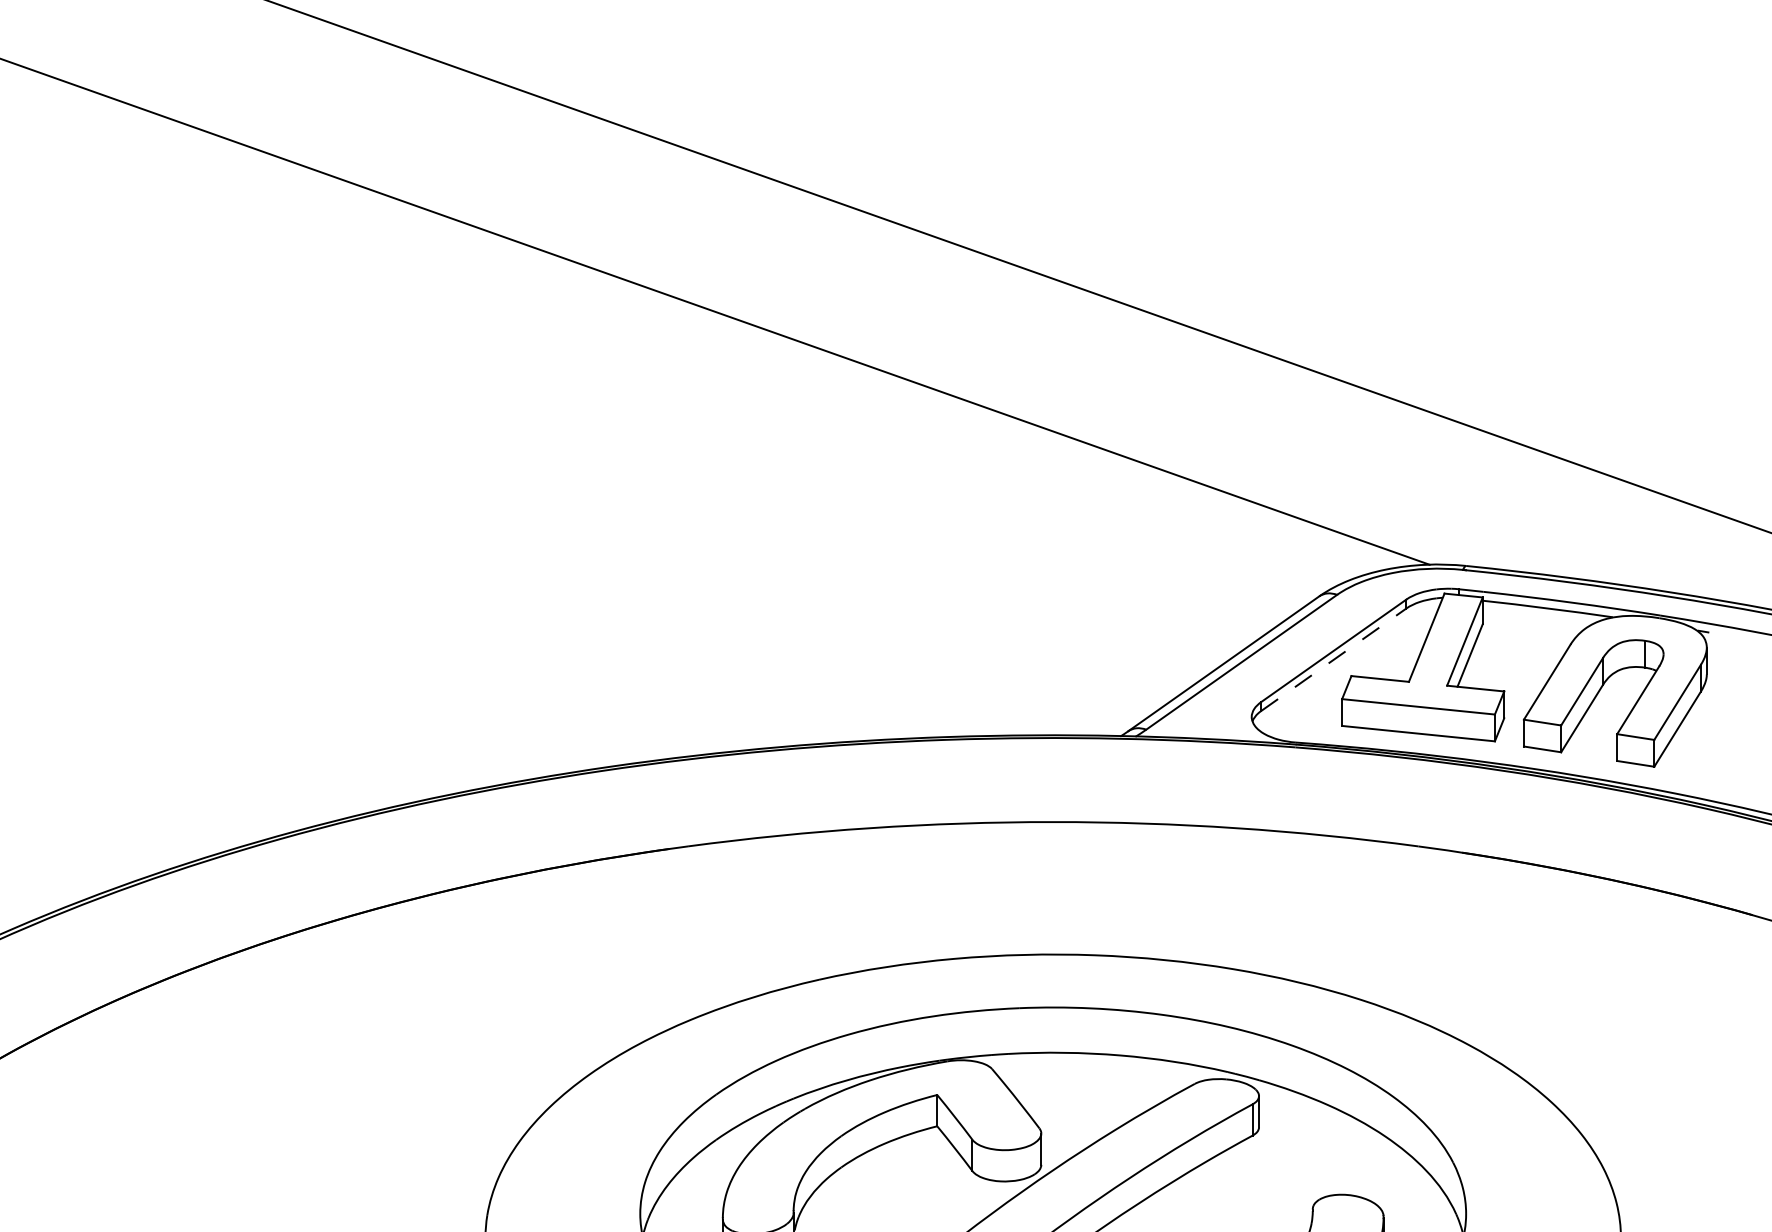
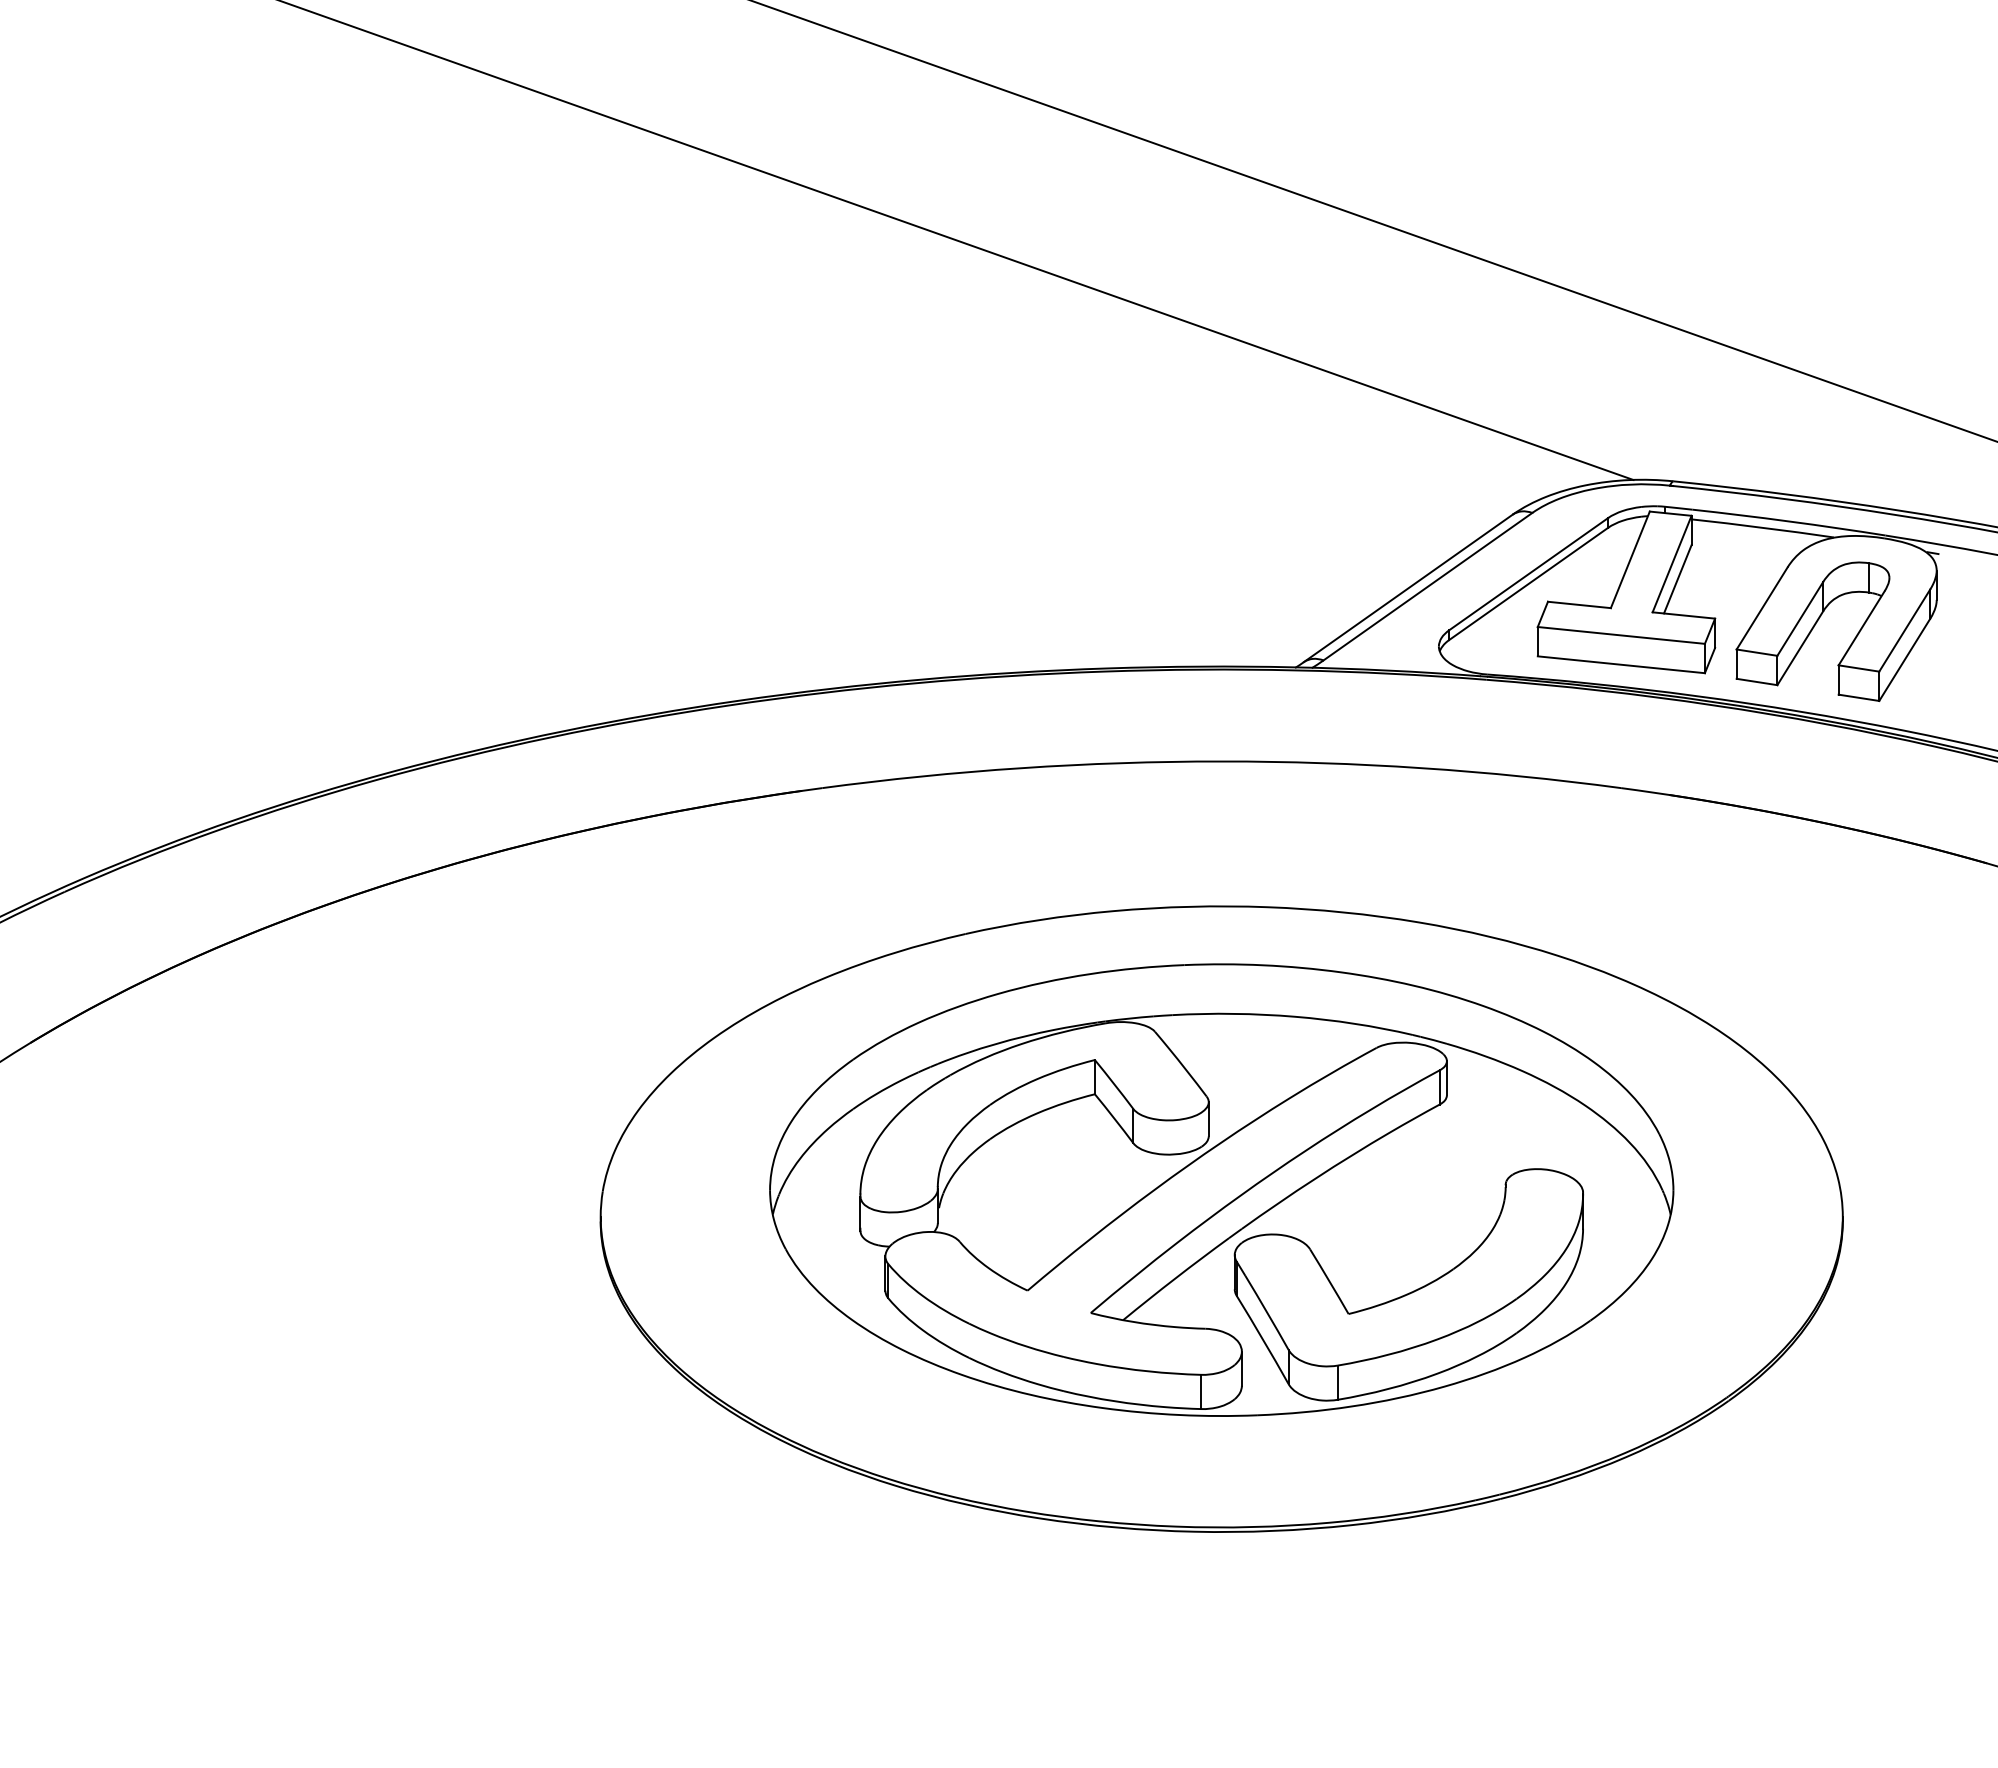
line: (1334, 659) -> (1529, 583), dashed -> solid

